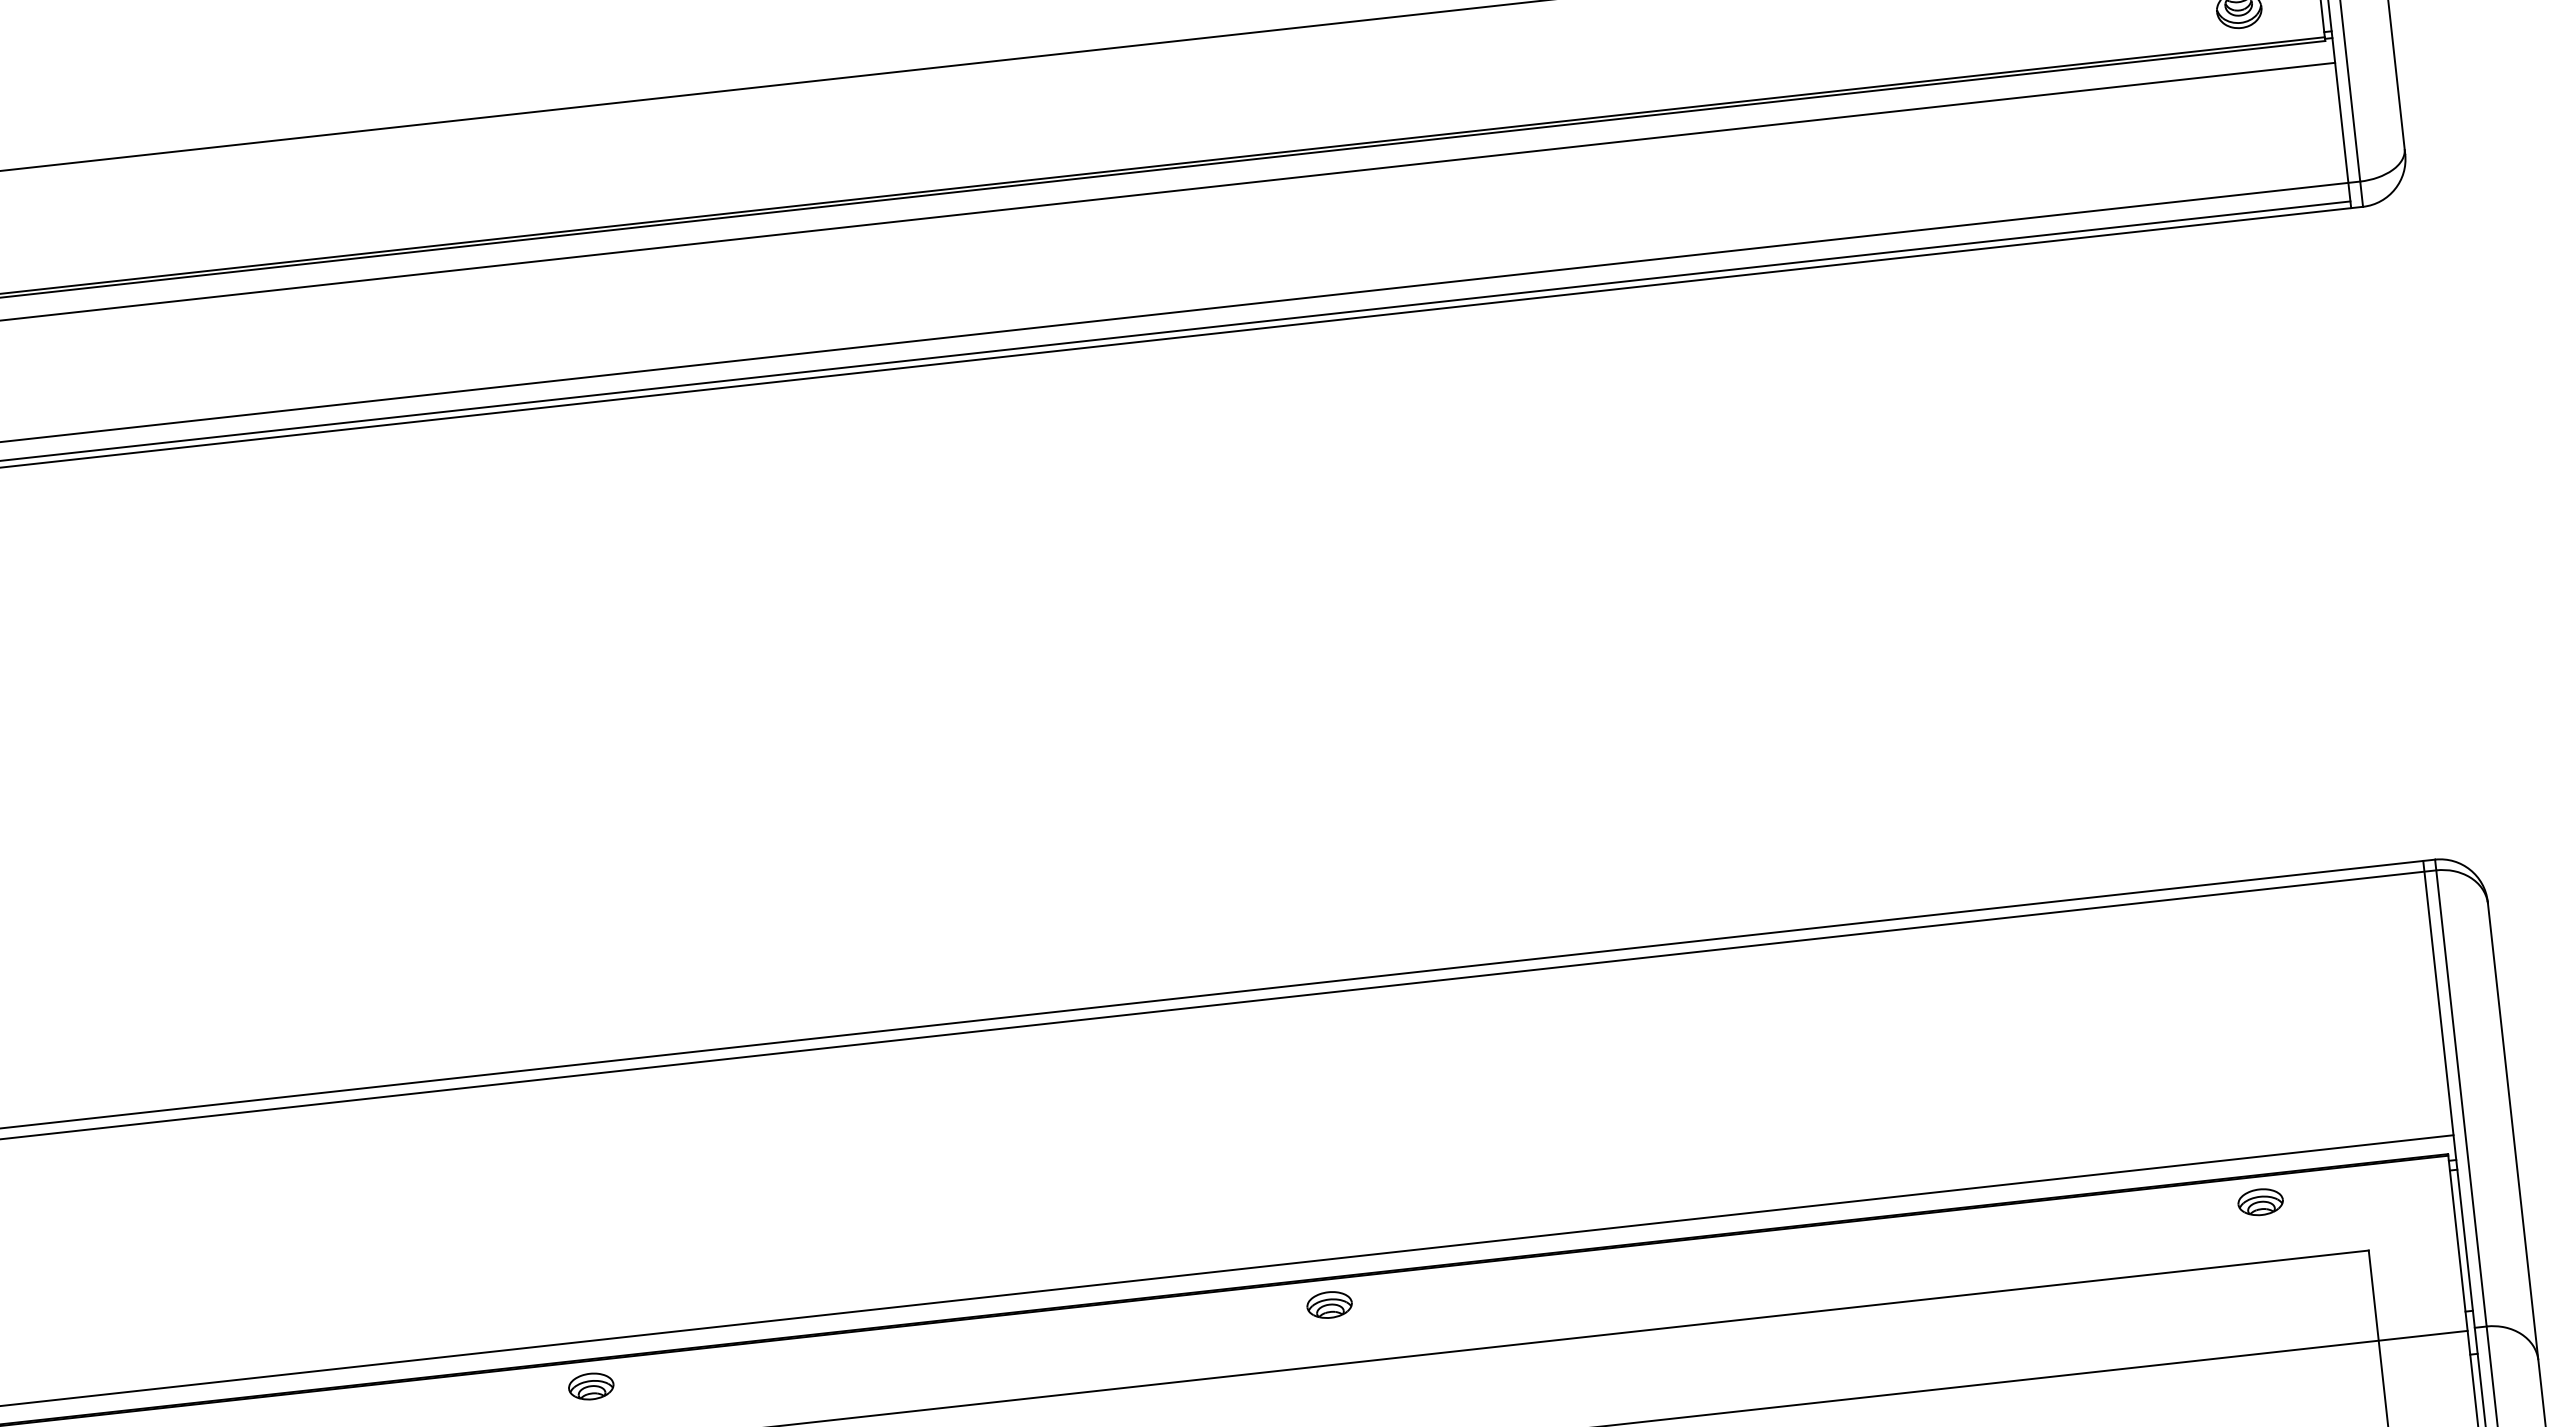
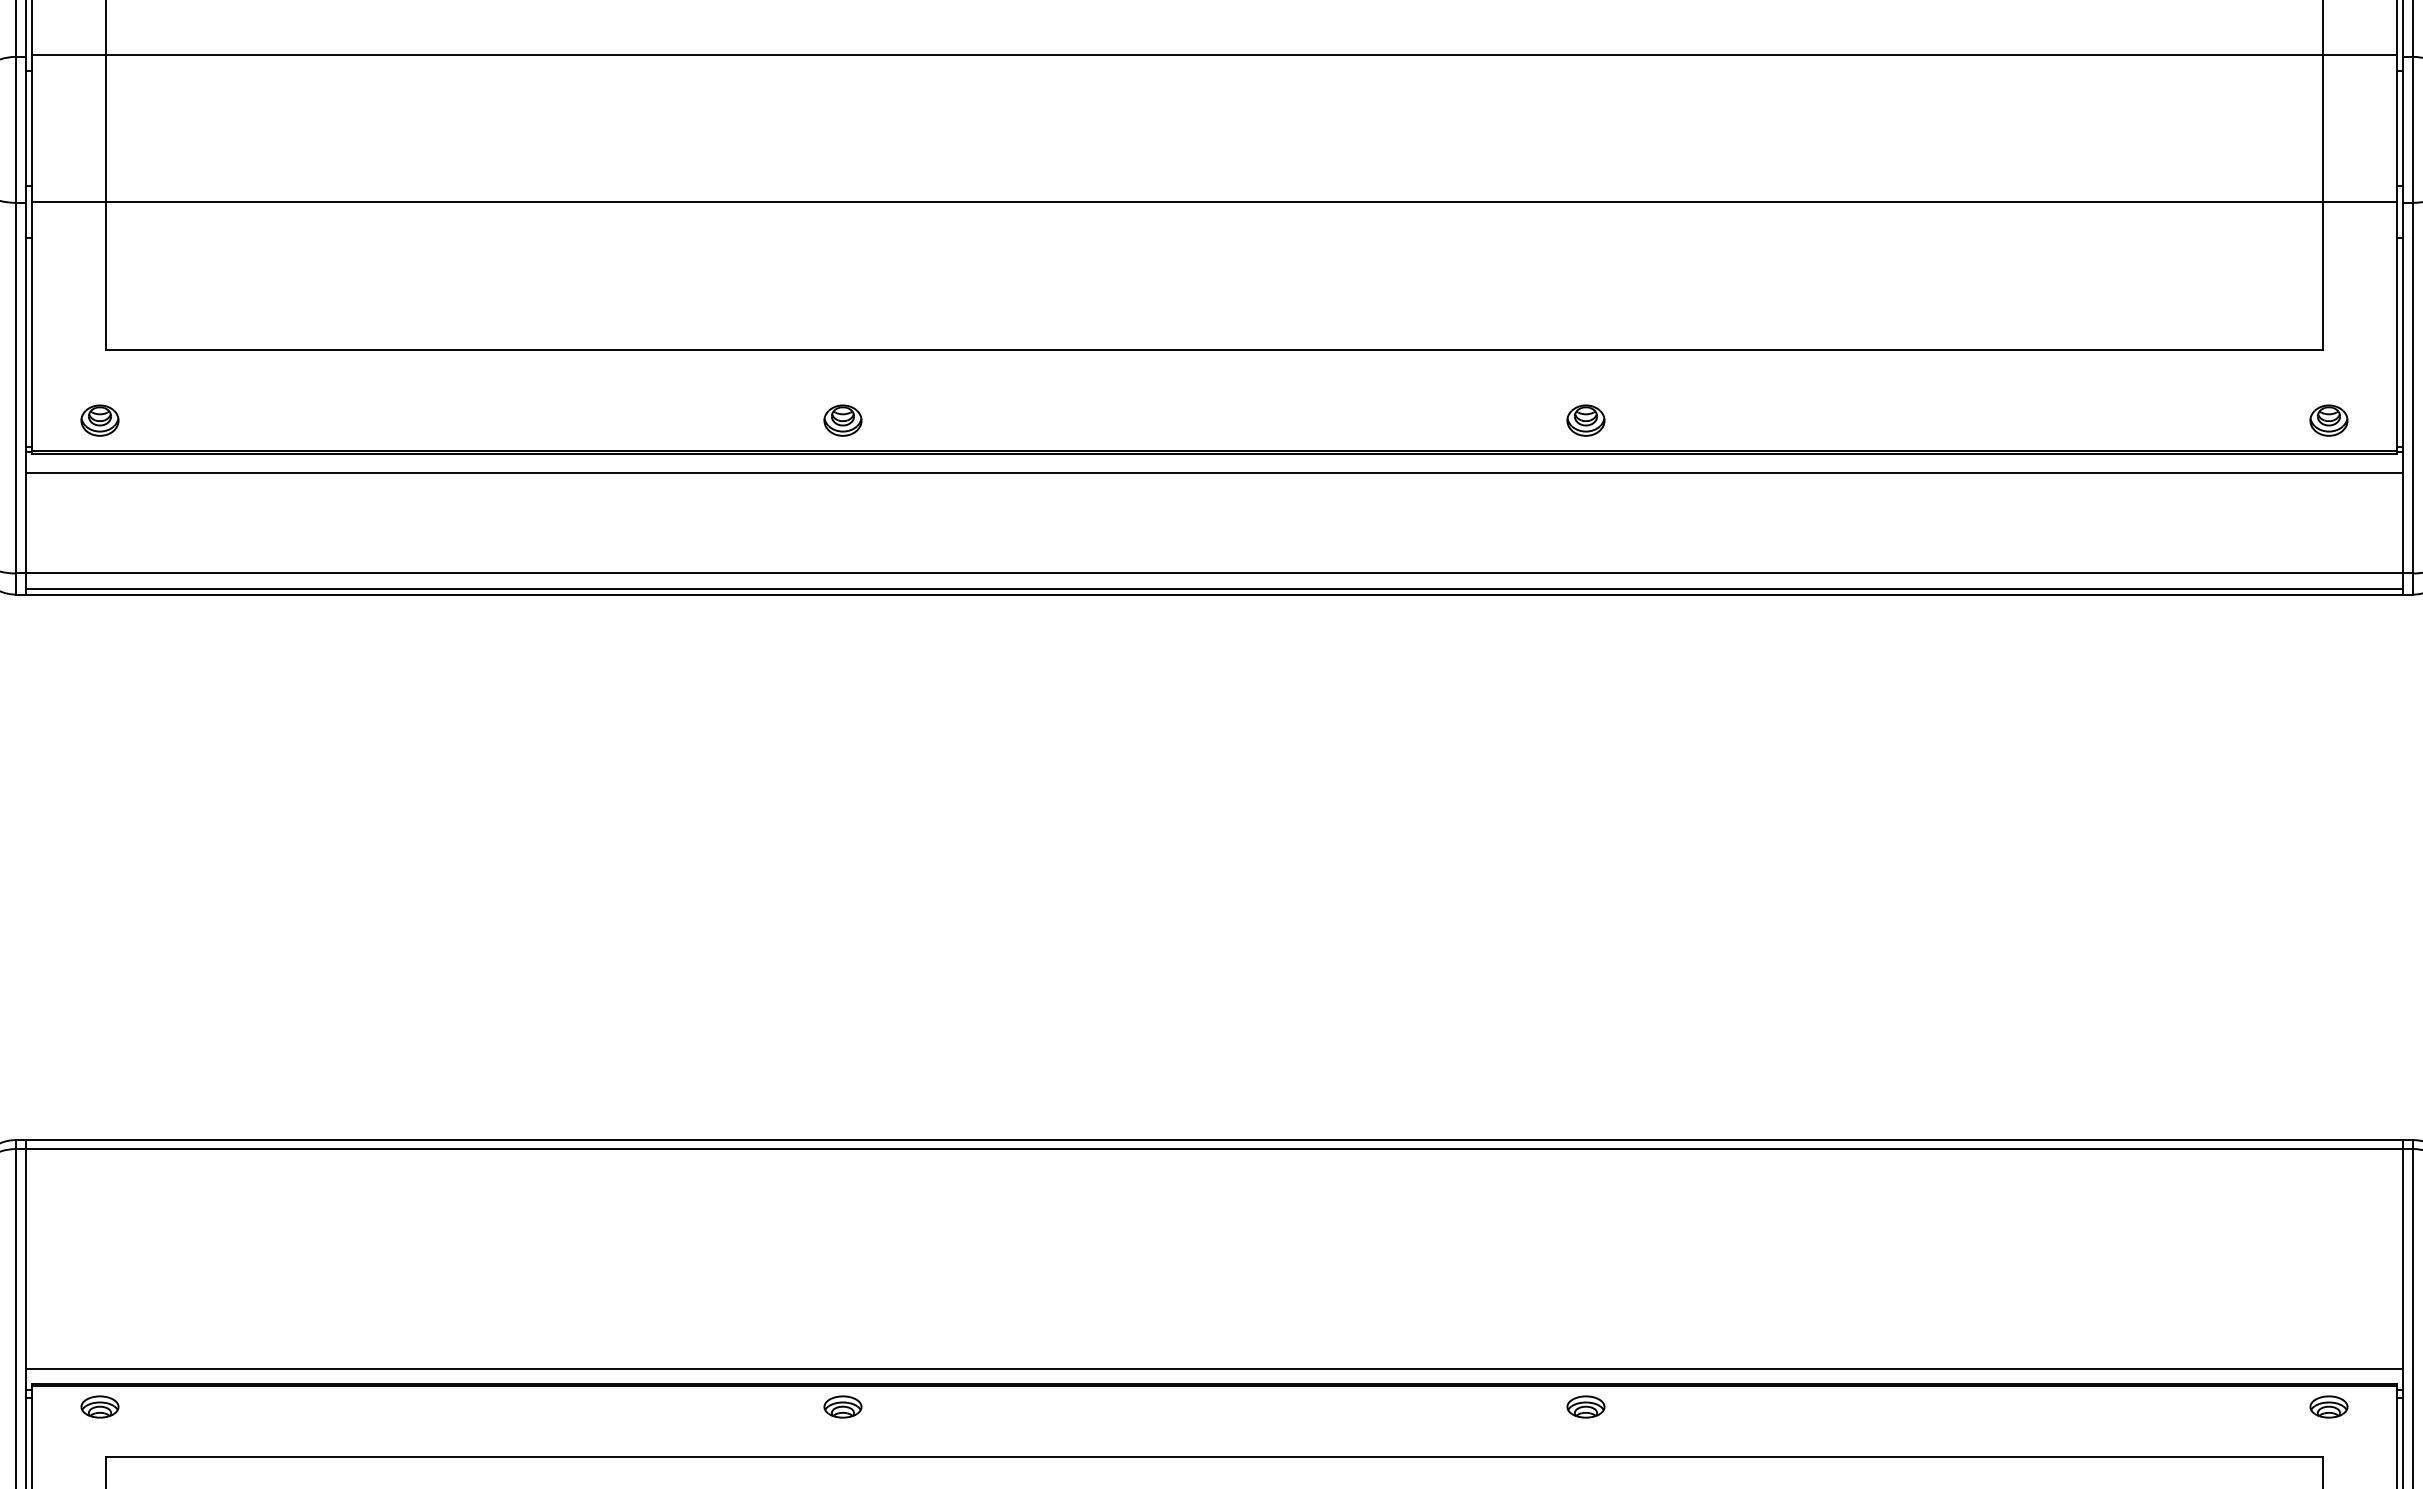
part: (1349, 107) -> (1585, 420), added
part: (460, 206) -> (842, 420), added
part: (2260, 1201) -> (2328, 1406), moved
part: (1328, 1304) -> (1585, 1406), moved

